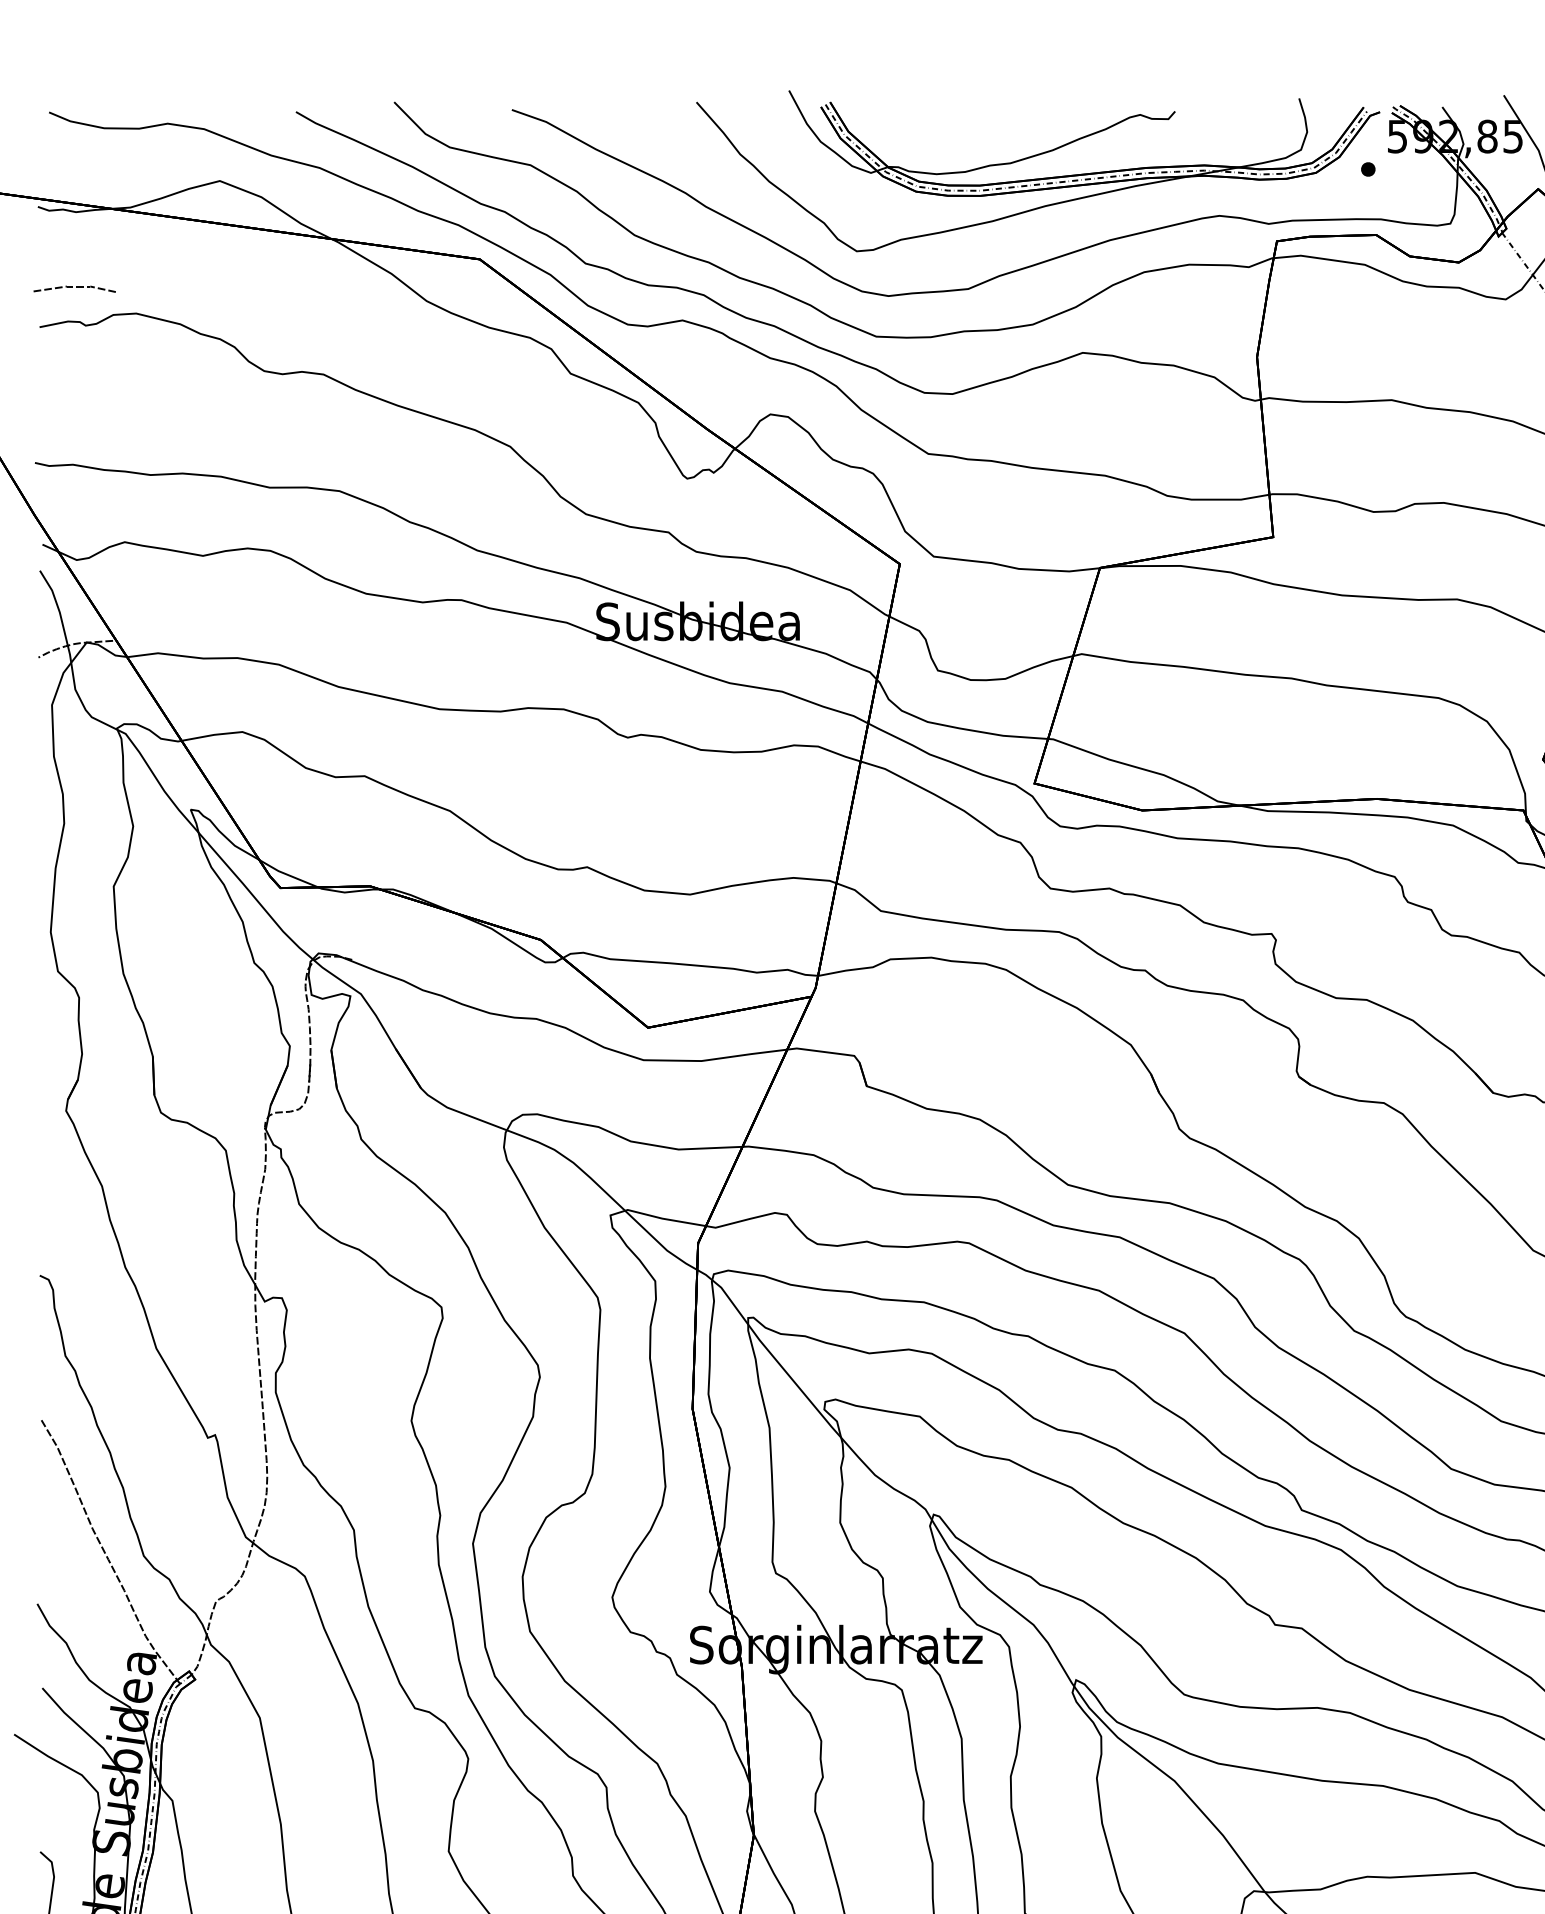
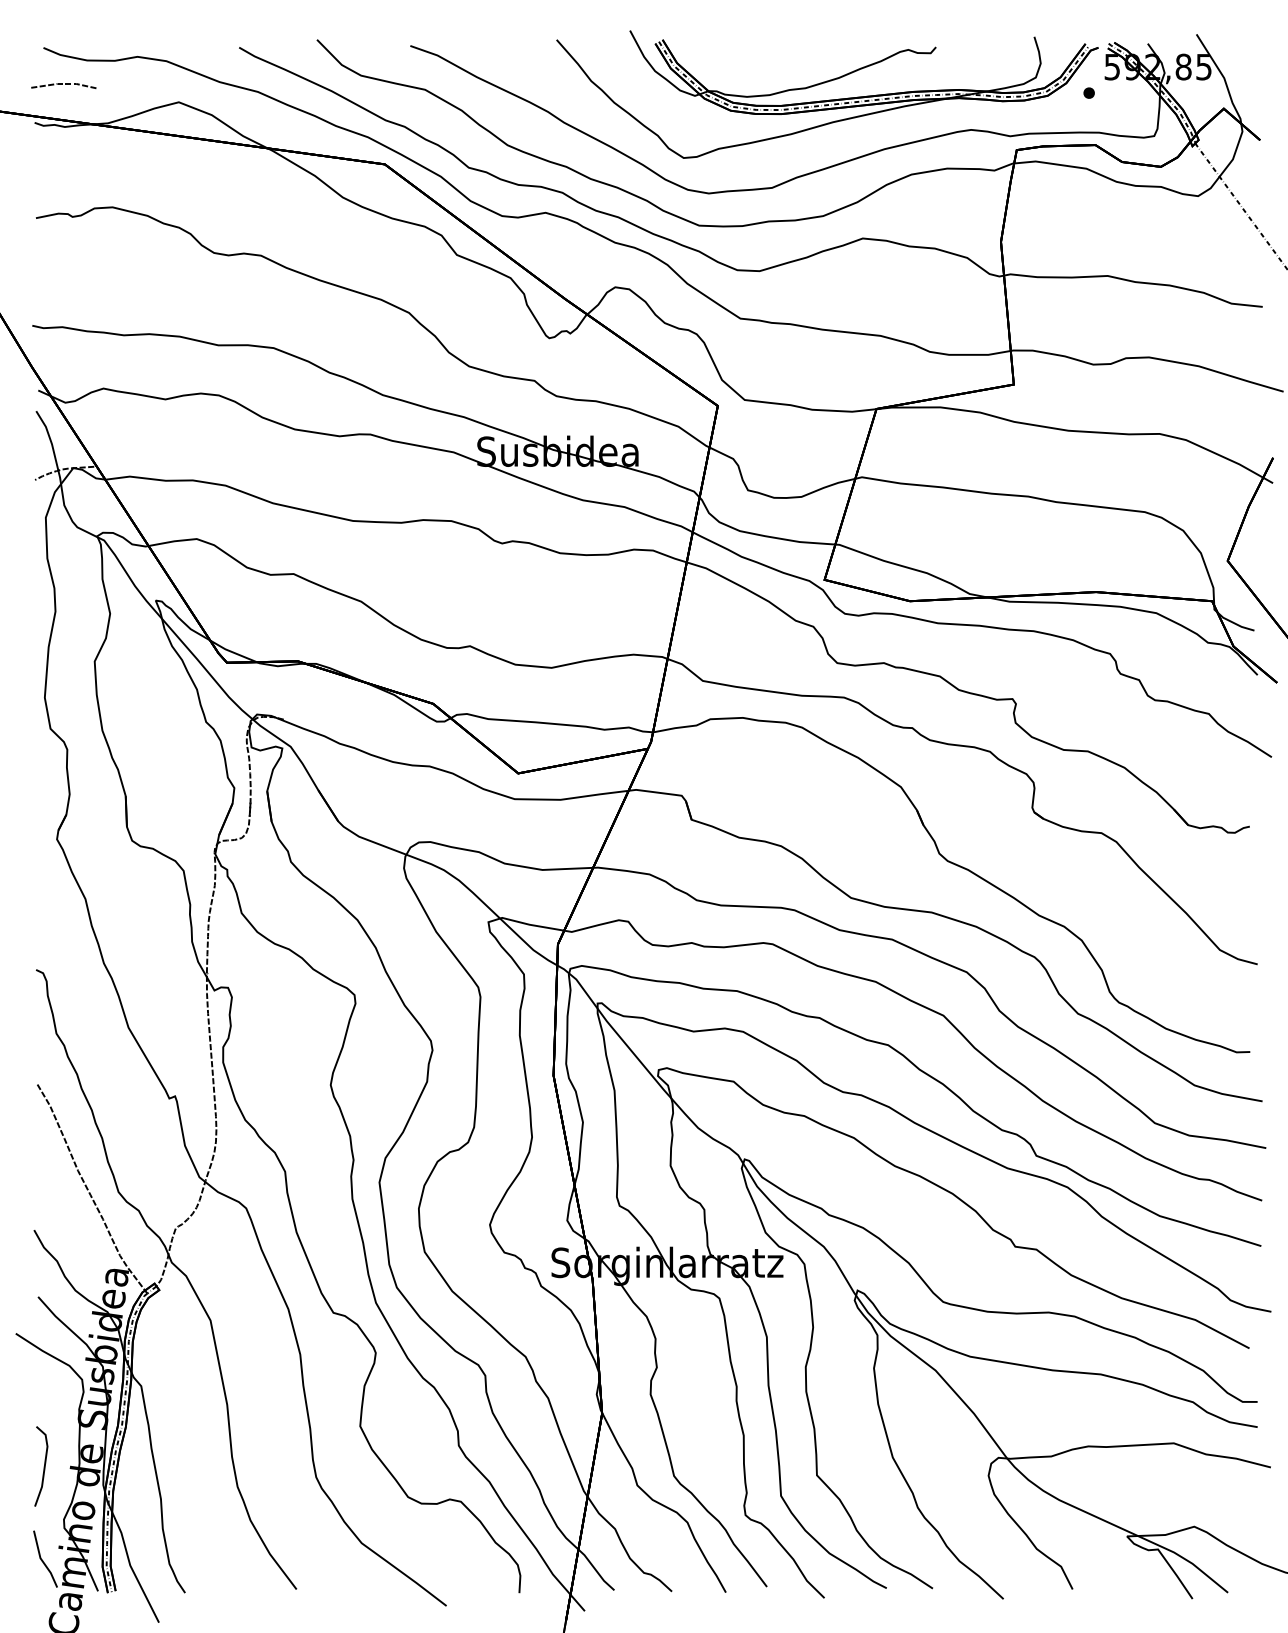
line: (73, 287) -> (62, 84), moved

